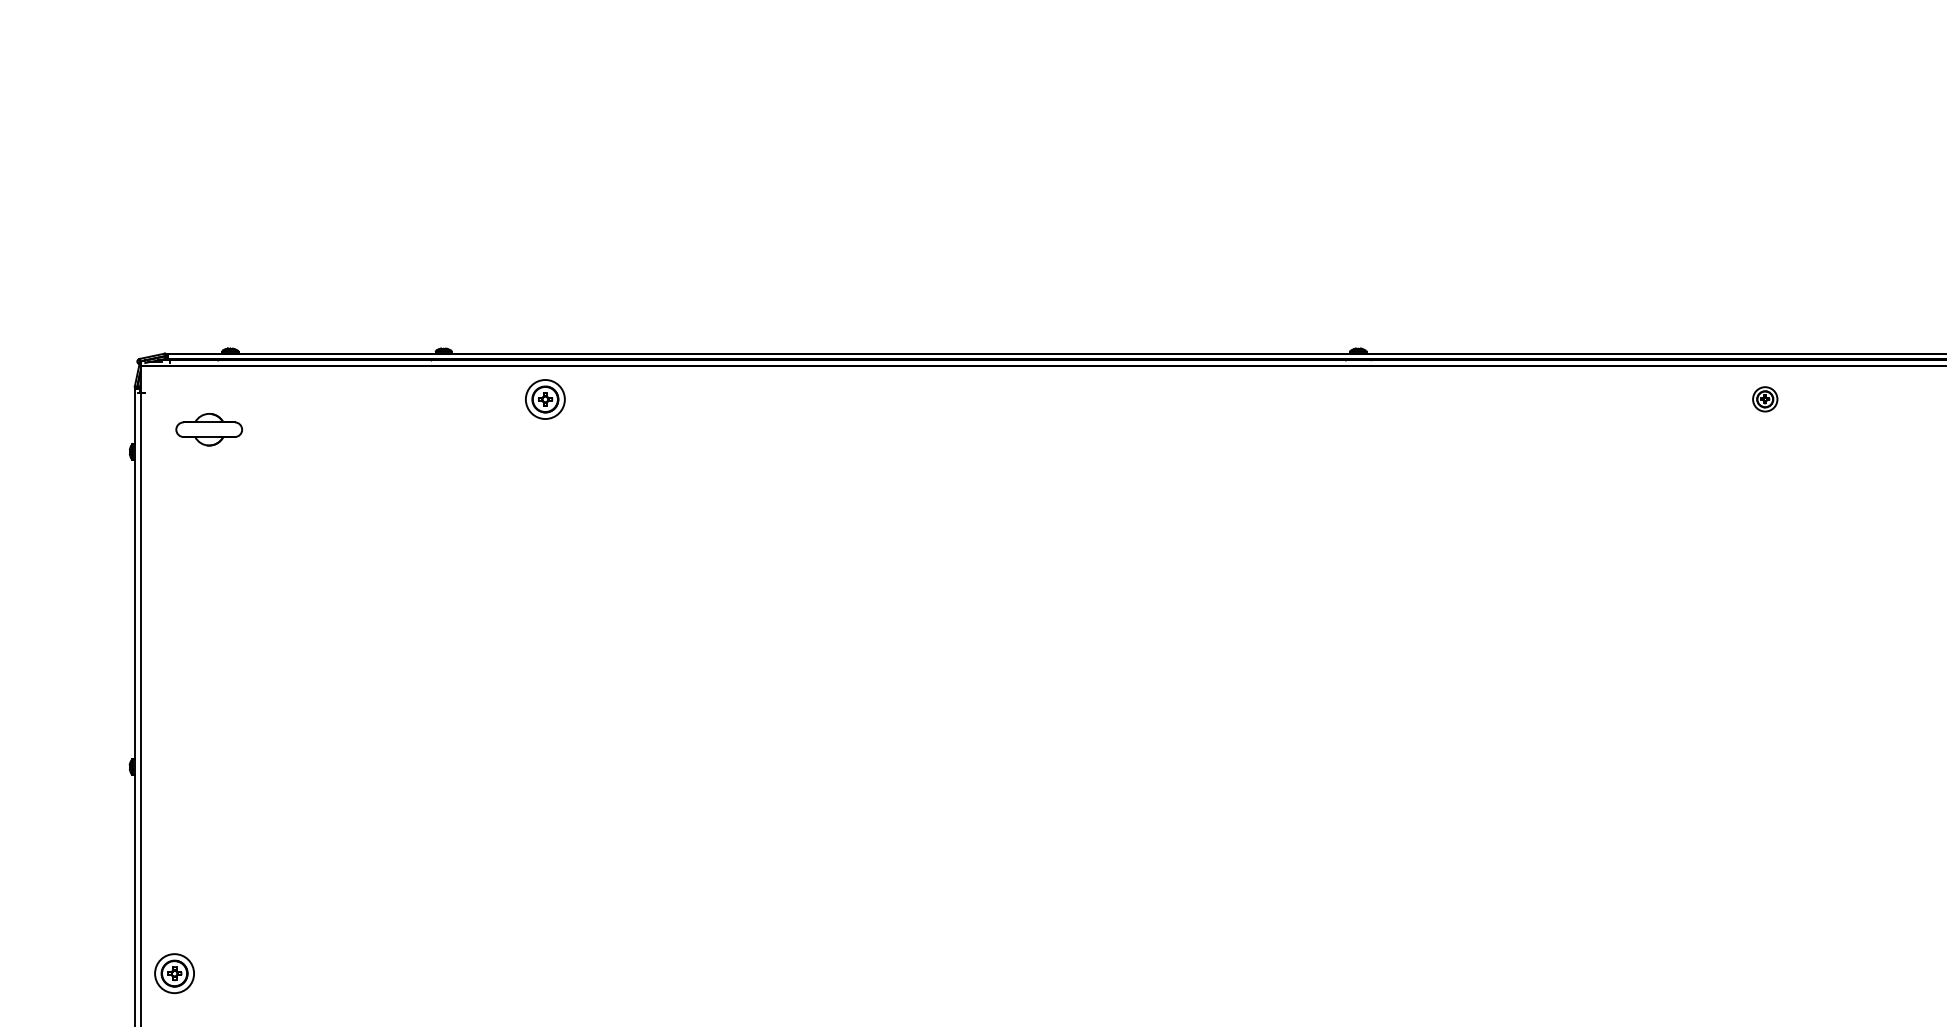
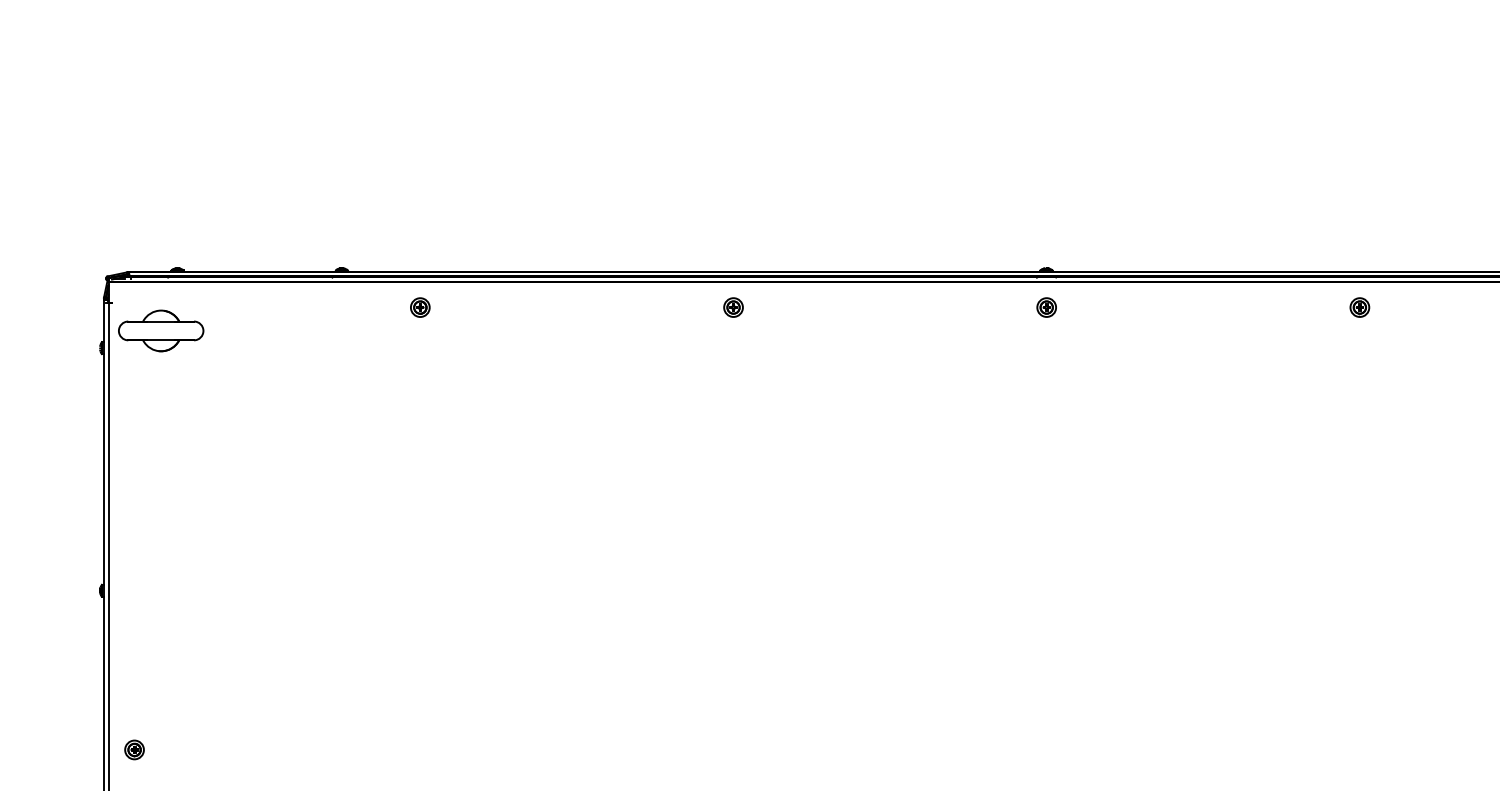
part: (545, 399) -> (420, 307), size x0.62
part: (952, 399) -> (733, 307), added
part: (1358, 399) -> (1046, 307), added
part: (209, 429) -> (161, 330), size x1.67
part: (174, 973) -> (134, 749), size x0.62

